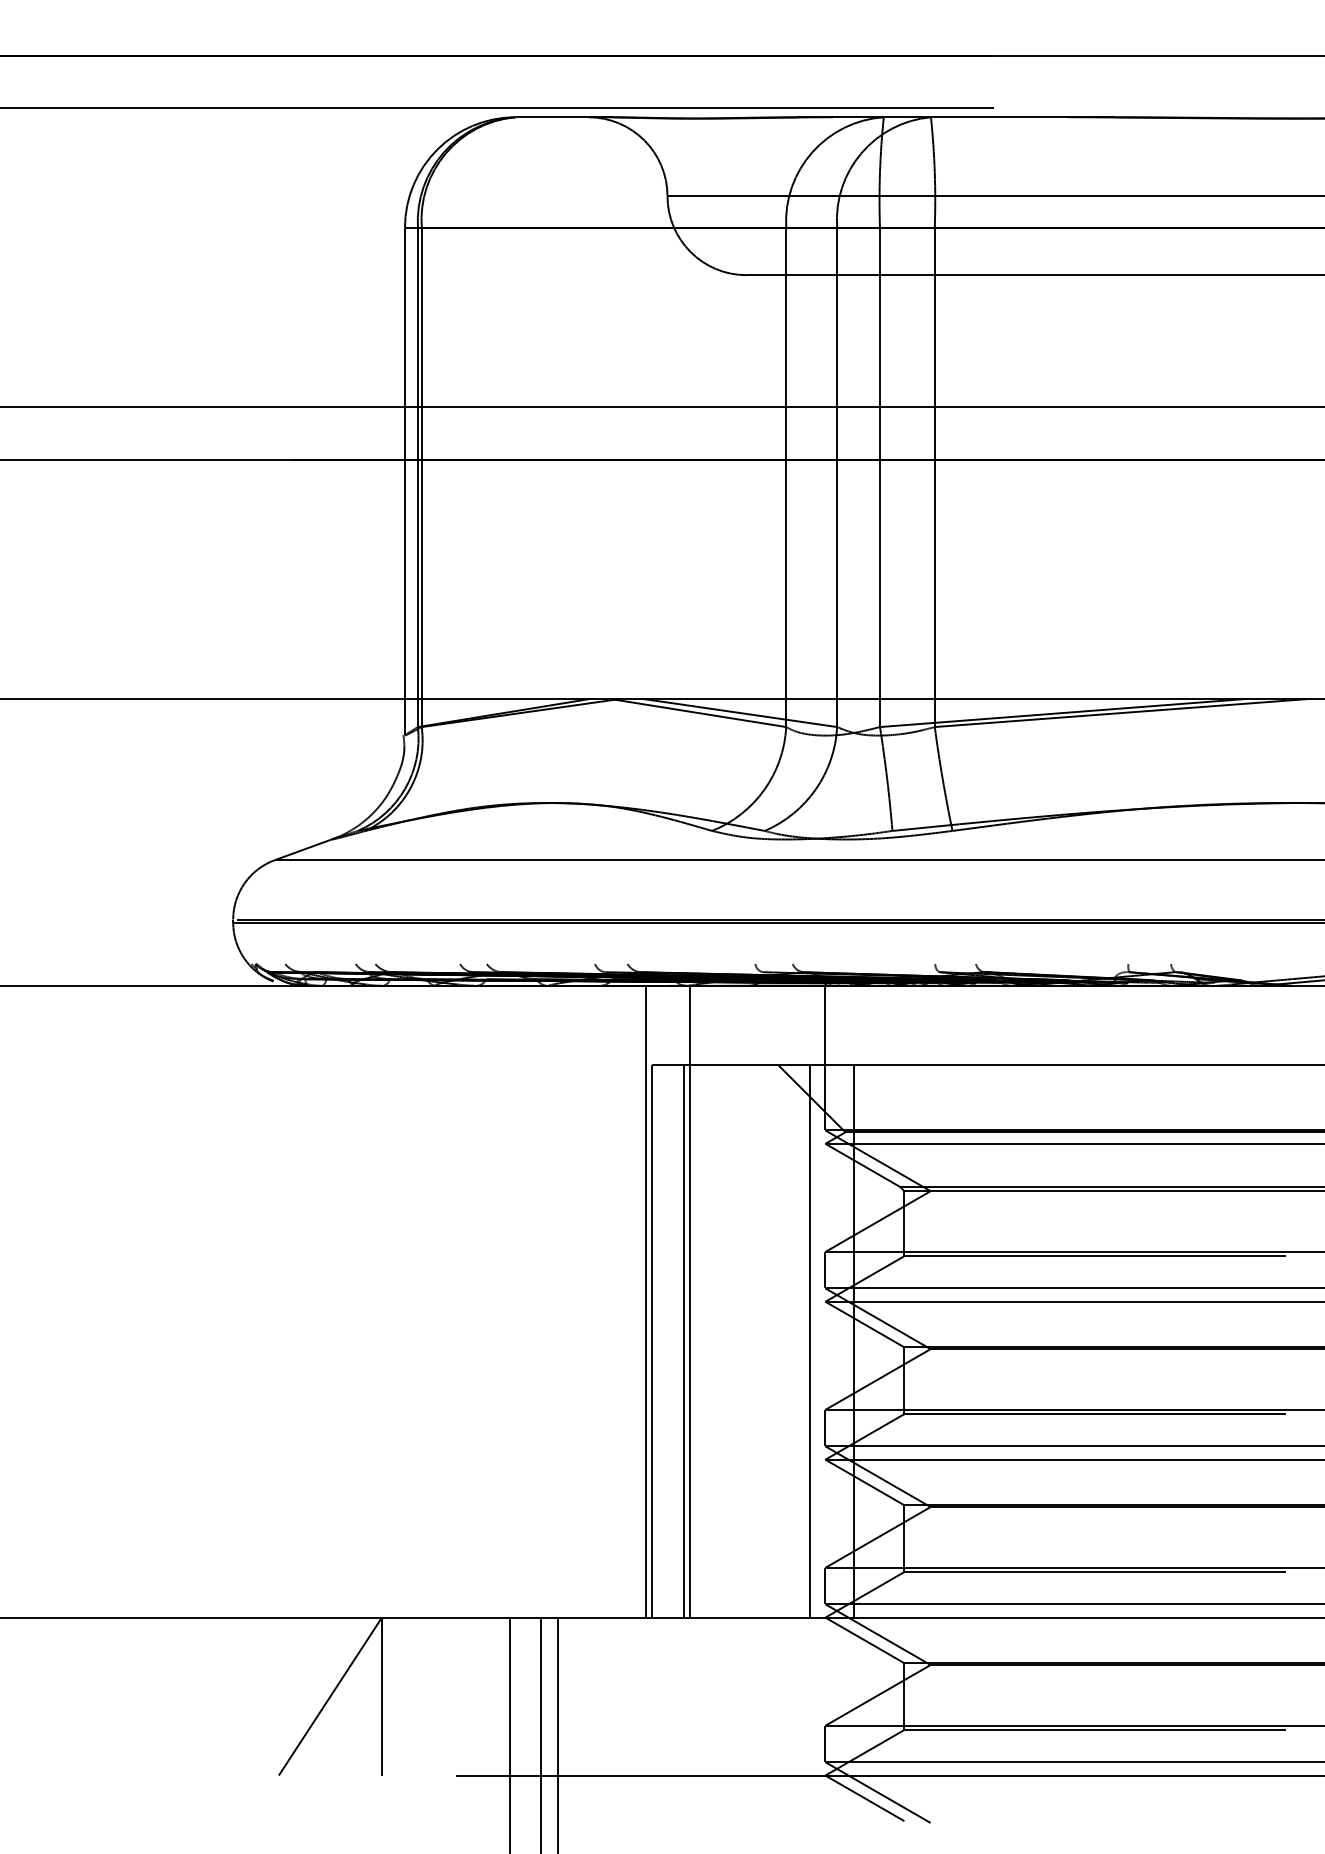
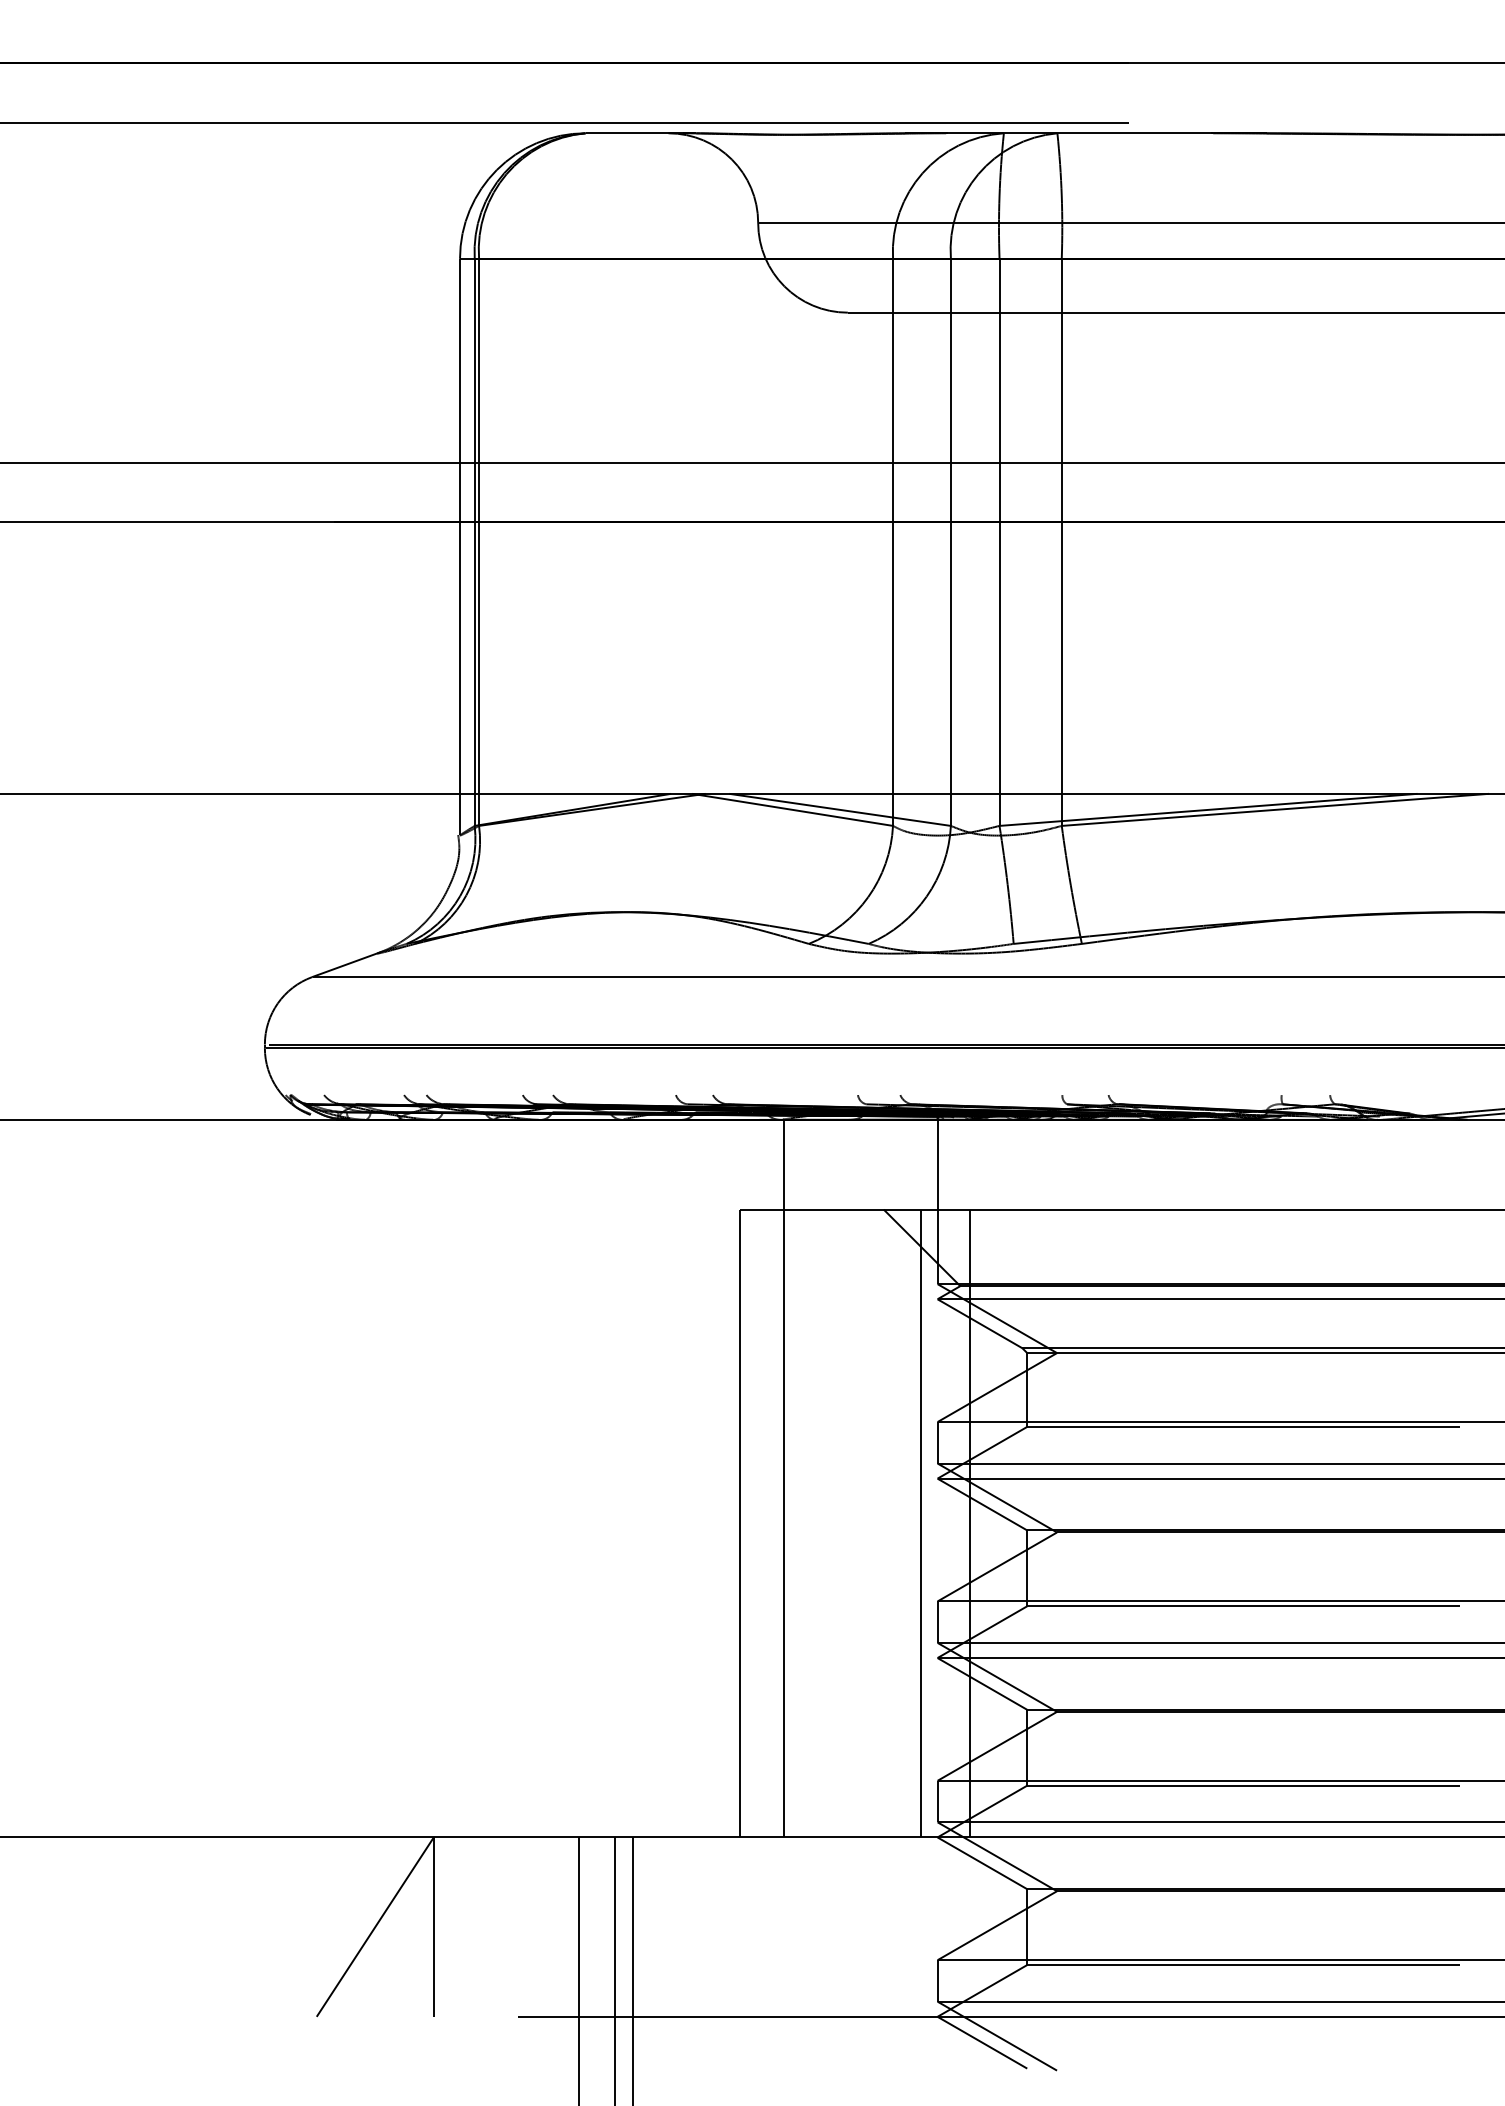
line: (645, 1301) -> (733, 1478), removed
line: (684, 1340) -> (777, 1522), removed

